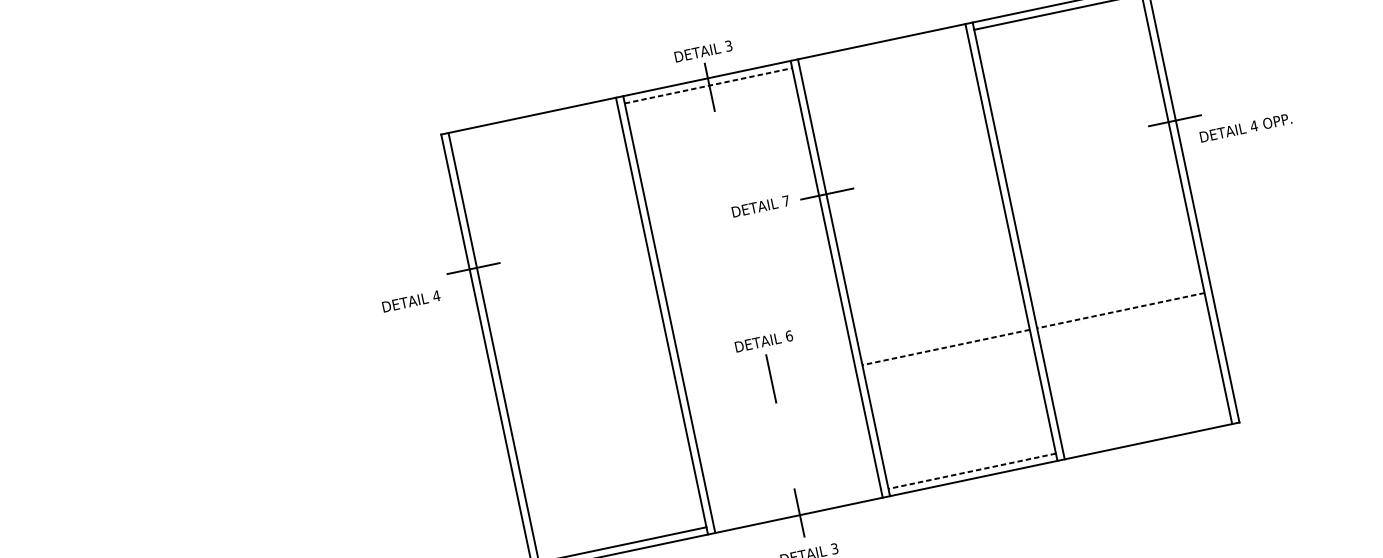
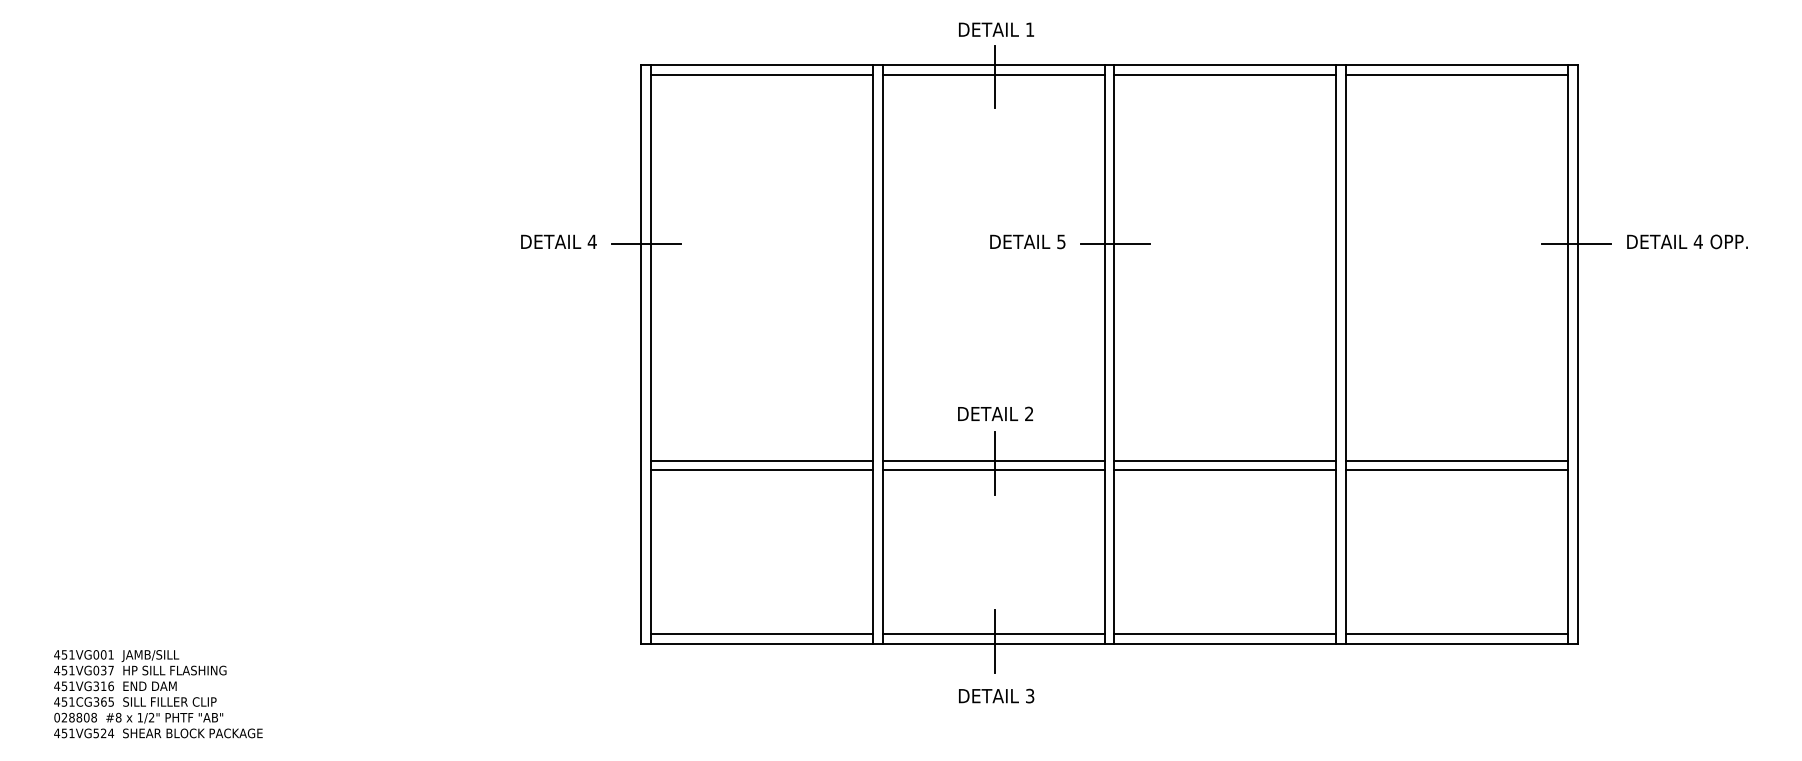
text: (729, 45) -> (1030, 29), 3 -> 1
line: (883, 48) -> (1225, 74), added
line: (708, 85) -> (993, 74), dashed -> solid
line: (534, 122) -> (762, 74), added
text: (1245, 127) -> (1687, 241), moved
text: (786, 201) -> (1061, 242), 7 -> 5
text: (410, 301) -> (558, 241), moved
line: (1118, 303) -> (1456, 460), added
line: (1120, 310) -> (1456, 470), dashed -> solid
text: (789, 335) -> (1029, 413), 6 -> 2
line: (944, 340) -> (1225, 460), added
line: (946, 347) -> (1225, 470), dashed -> solid
line: (769, 376) -> (993, 460), added
line: (771, 384) -> (993, 470), added
line: (595, 413) -> (762, 460), added
line: (597, 421) -> (762, 470), added
line: (1146, 434) -> (1456, 634), added
line: (972, 471) -> (1225, 634), dashed -> solid
line: (797, 508) -> (993, 634), added

